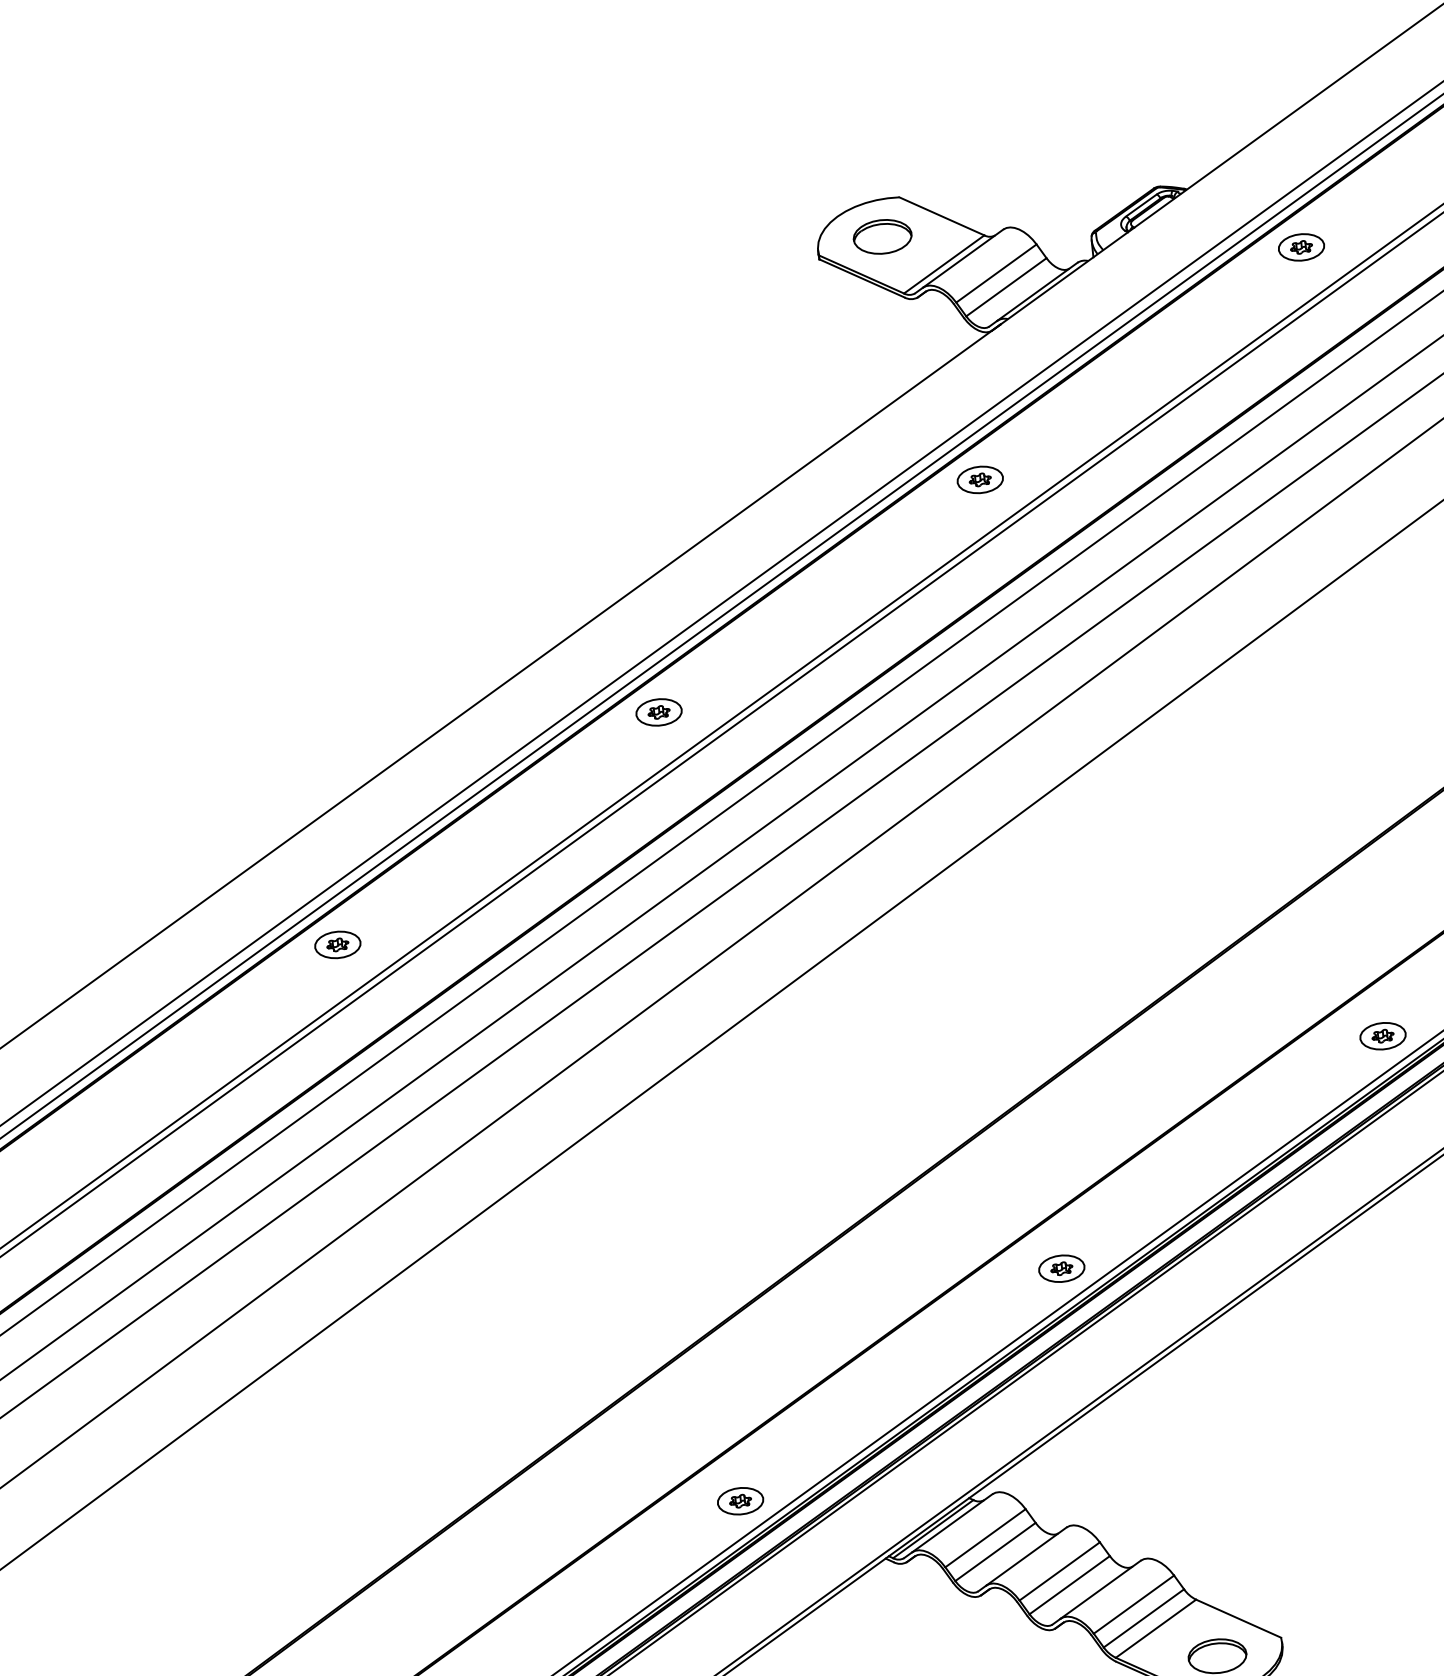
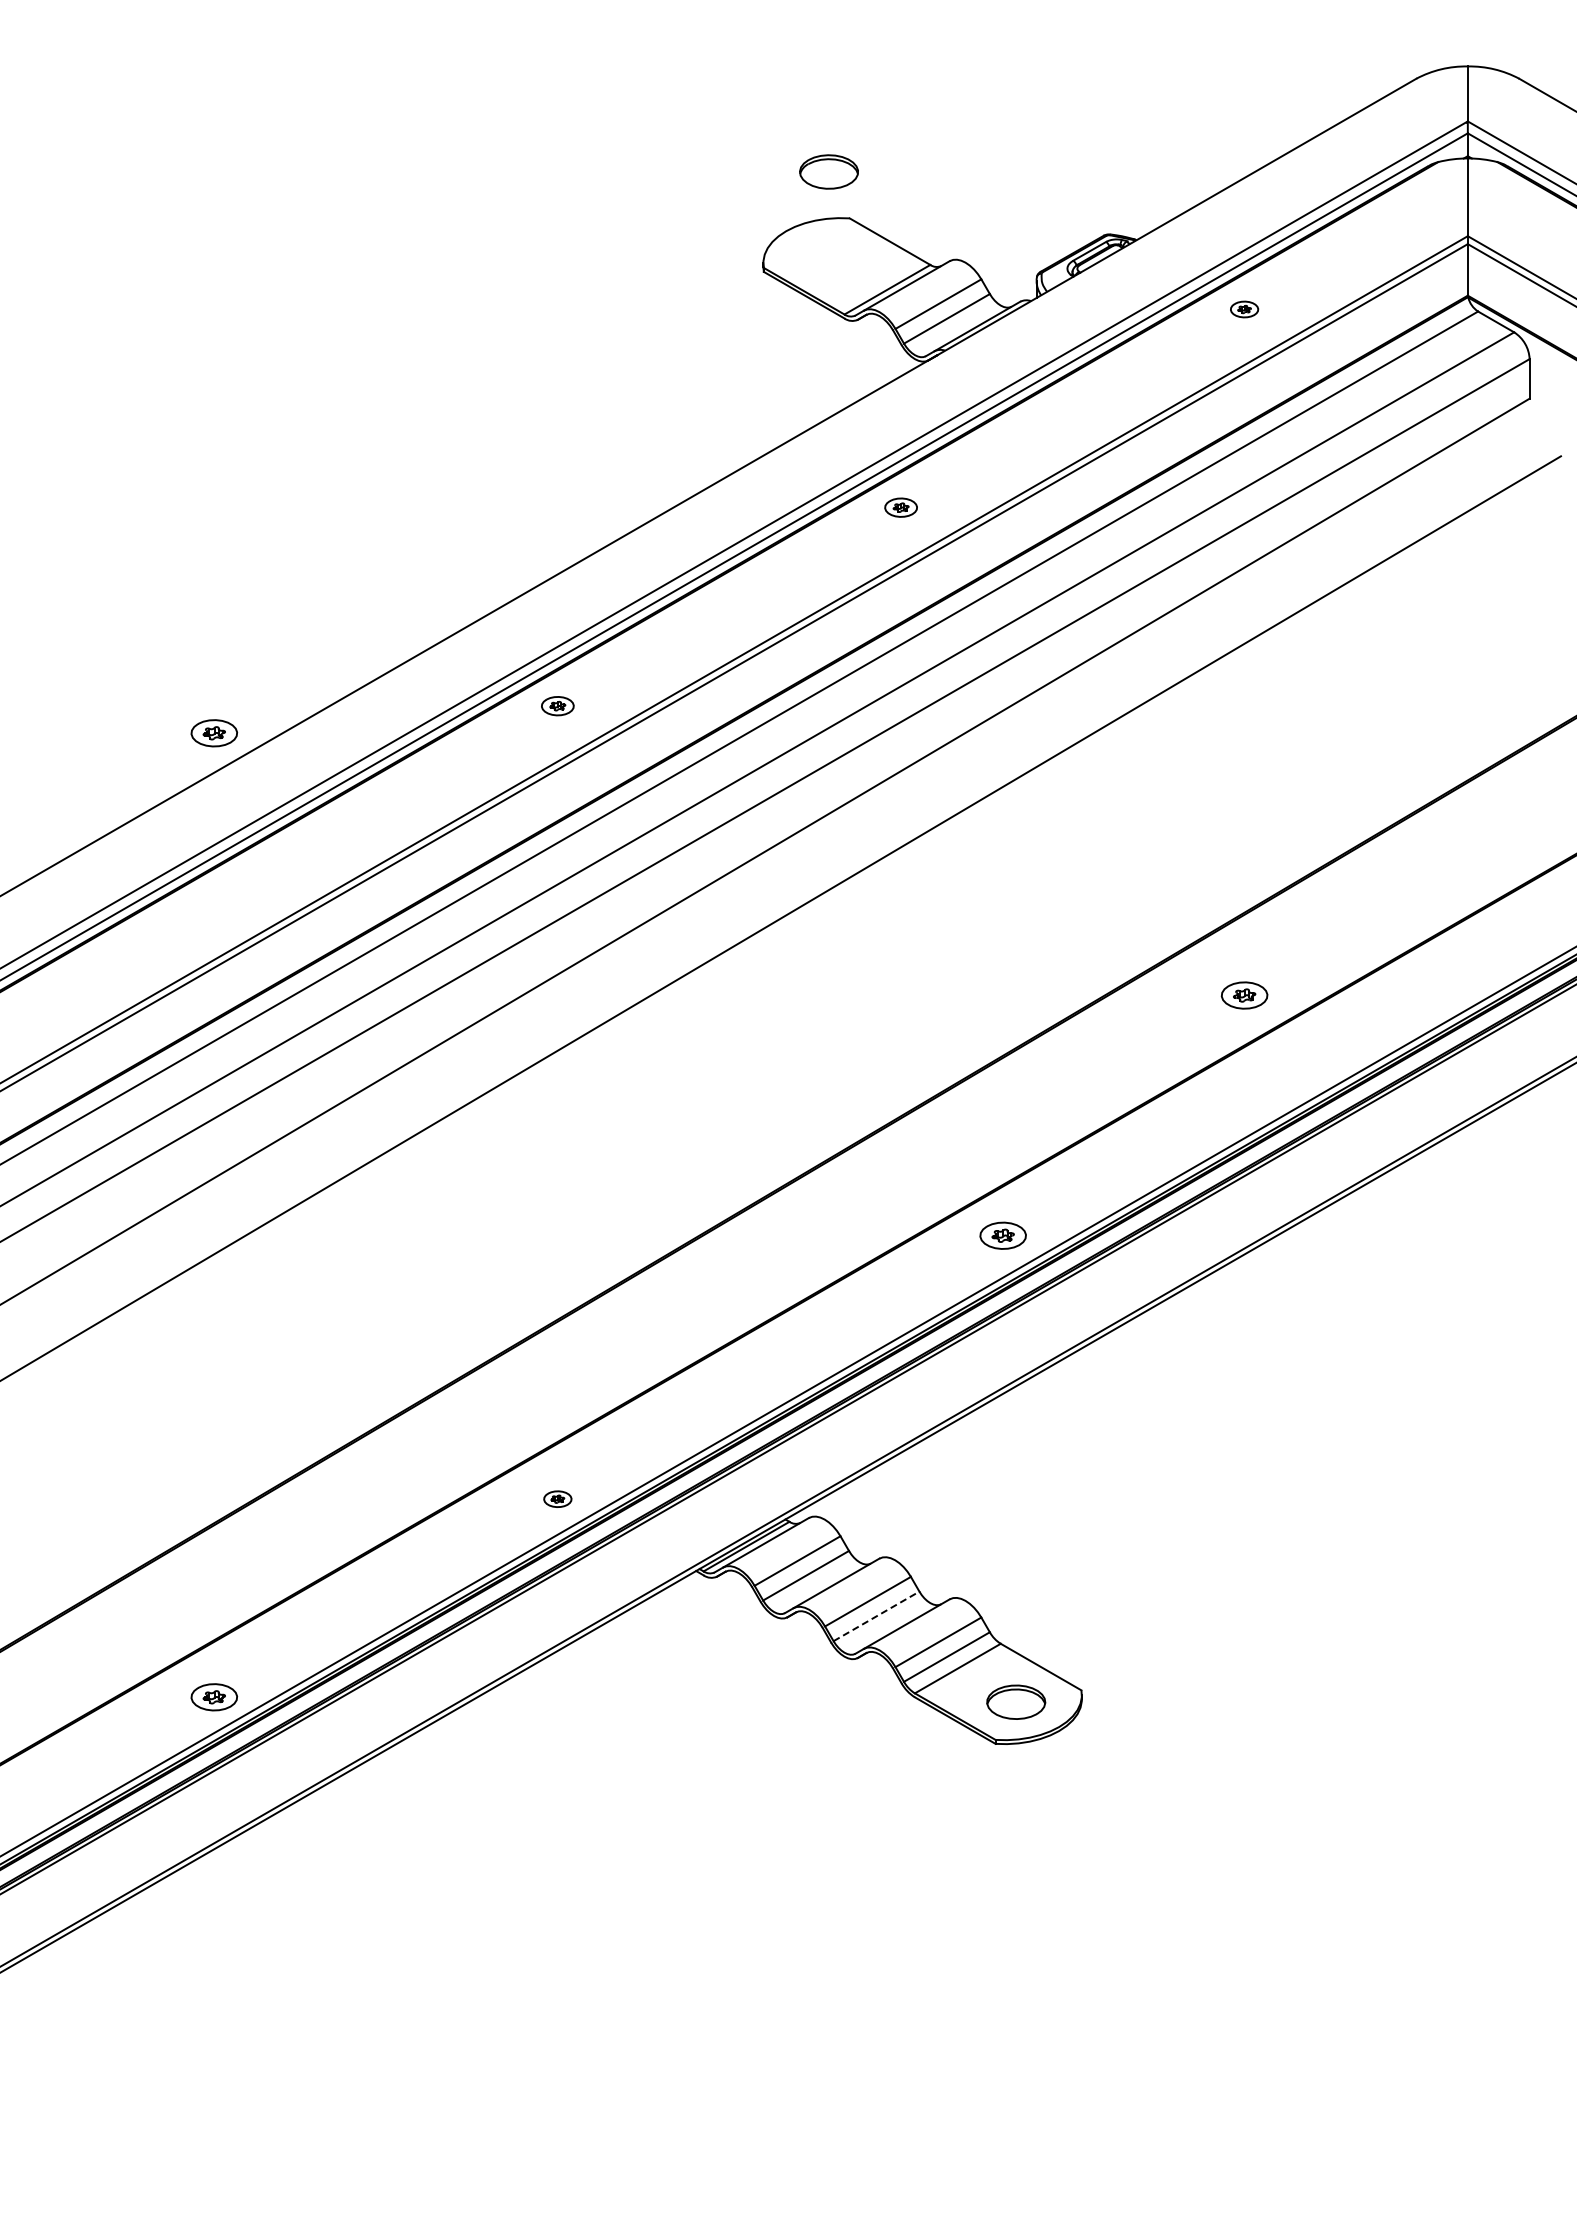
part: (882, 236) -> (828, 171), moved
part: (1301, 247) -> (1244, 309), size x0.6
part: (979, 479) -> (900, 507), size x0.7
part: (658, 712) -> (557, 706), size x0.7
part: (338, 945) -> (214, 733), moved
part: (1382, 1036) -> (1244, 995), moved
part: (1061, 1268) -> (1002, 1235), moved
part: (740, 1501) -> (557, 1499), size x0.6
line: (1069, 1585) -> (876, 1616), solid -> dashed

